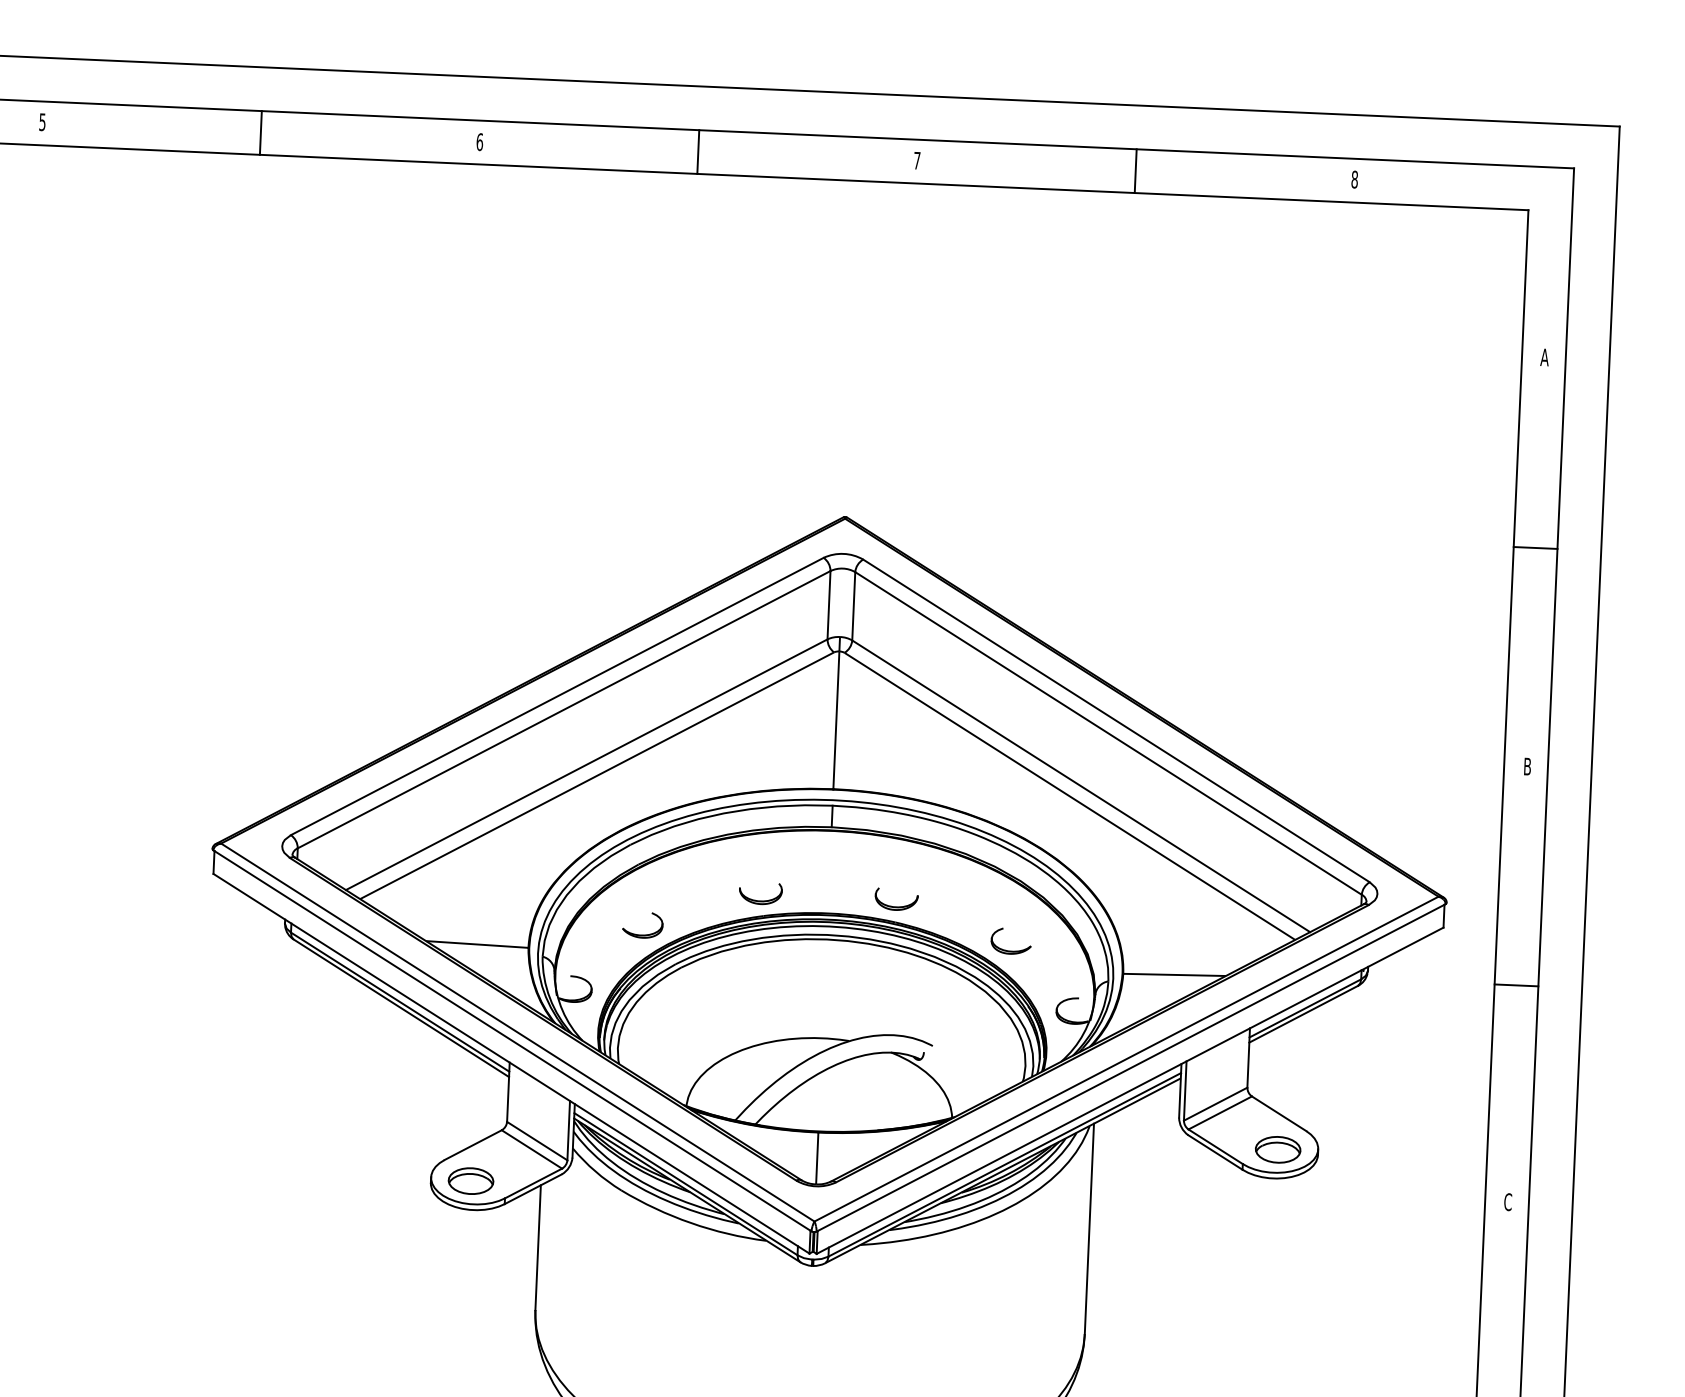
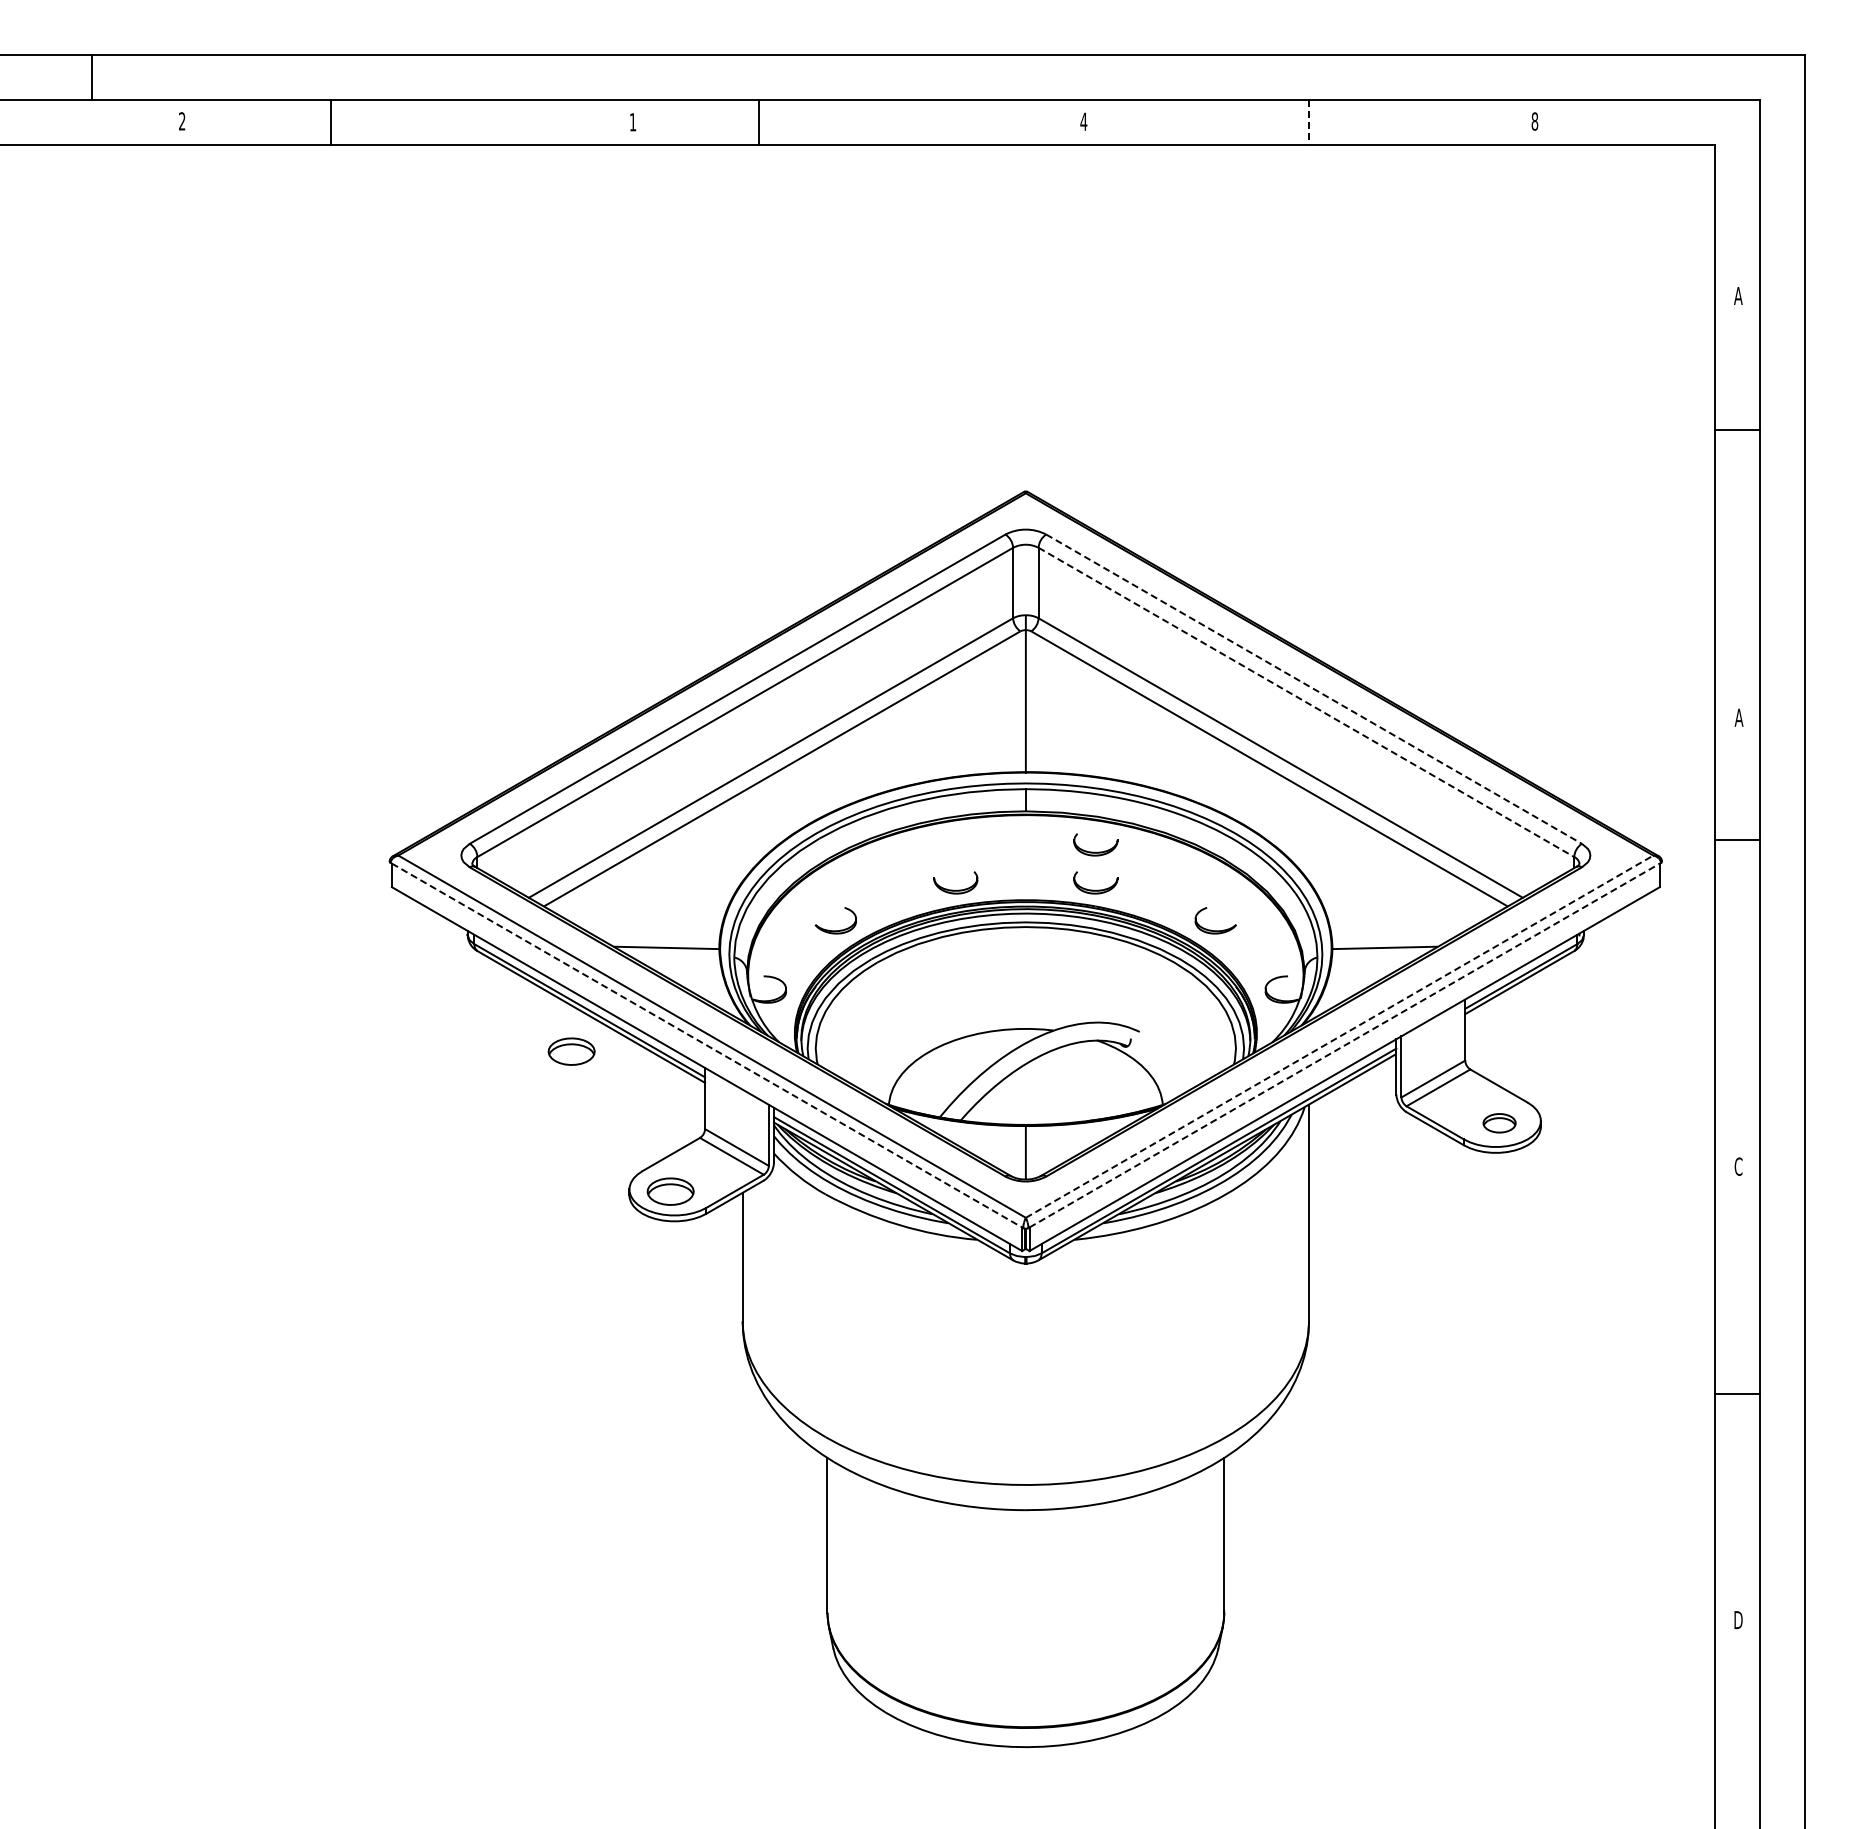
text: (42, 122) -> (182, 121), 5 -> 2
line: (261, 132) -> (331, 122), moved
text: (479, 142) -> (632, 122), 6 -> 1
line: (698, 151) -> (759, 122), moved
text: (916, 160) -> (1083, 121), 7 -> 4
line: (1136, 171) -> (1309, 122), solid -> dashed
line: (1535, 548) -> (1737, 430), moved
line: (1116, 721) -> (1314, 689), solid -> dashed
line: (1108, 733) -> (1306, 702), solid -> dashed
text: (1527, 766) -> (1738, 717), B -> A
part: (897, 869) -> (1095, 851), added
line: (1516, 985) -> (1737, 840), moved
part: (380, 1040) -> (571, 1051), added
line: (512, 1040) -> (707, 1045), solid -> dashed
line: (1127, 1058) -> (1340, 1036), solid -> dashed
line: (1130, 1067) -> (1344, 1045), solid -> dashed
part: (1277, 1150) -> (1499, 1123), size x0.7

